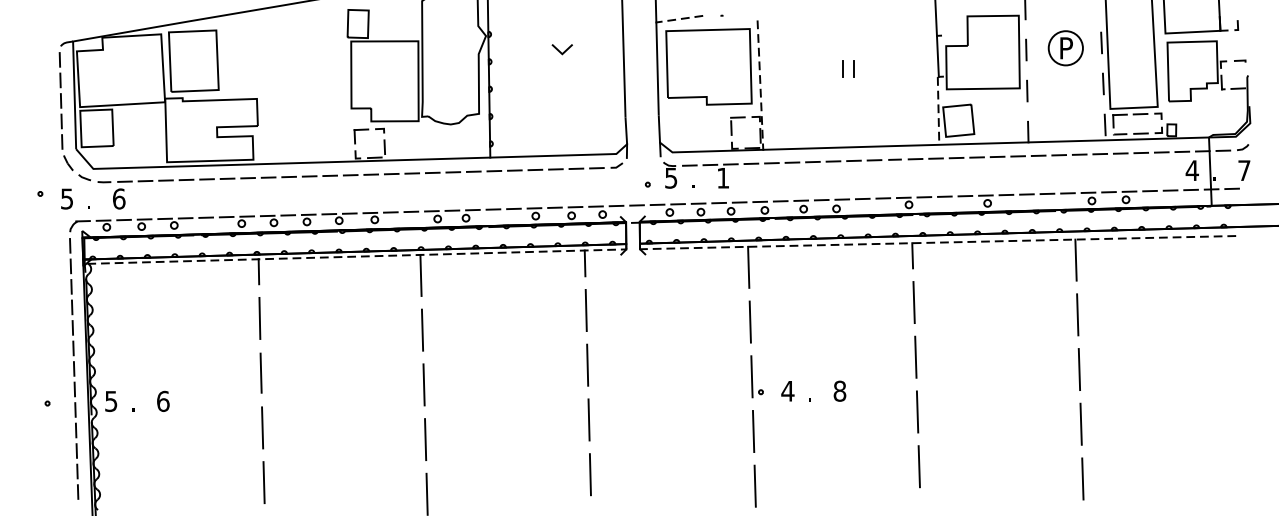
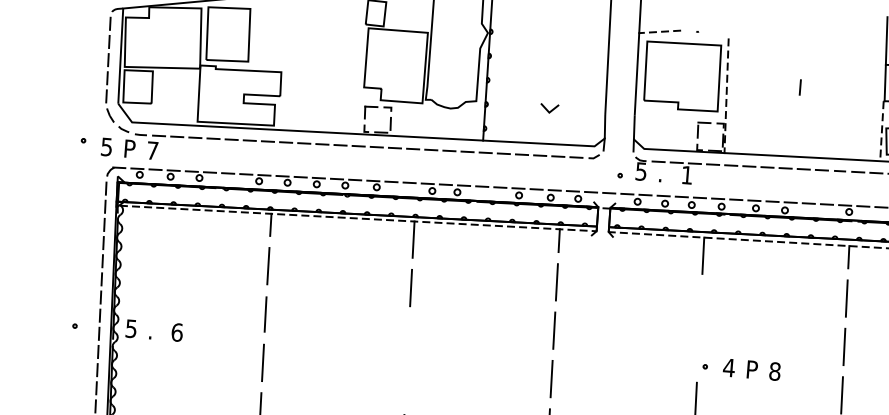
line: (559, 50) -> (547, 109), moved
line: (853, 68) -> (809, 87), removed
text: (93, 198) -> (130, 148), . -> P
text: (119, 198) -> (153, 150), 6 -> 7
line: (749, 321) -> (700, 303), removed
line: (751, 376) -> (698, 352), removed
line: (423, 384) -> (408, 336), removed
text: (814, 391) -> (752, 369), . -> P
line: (425, 439) -> (405, 384), removed

